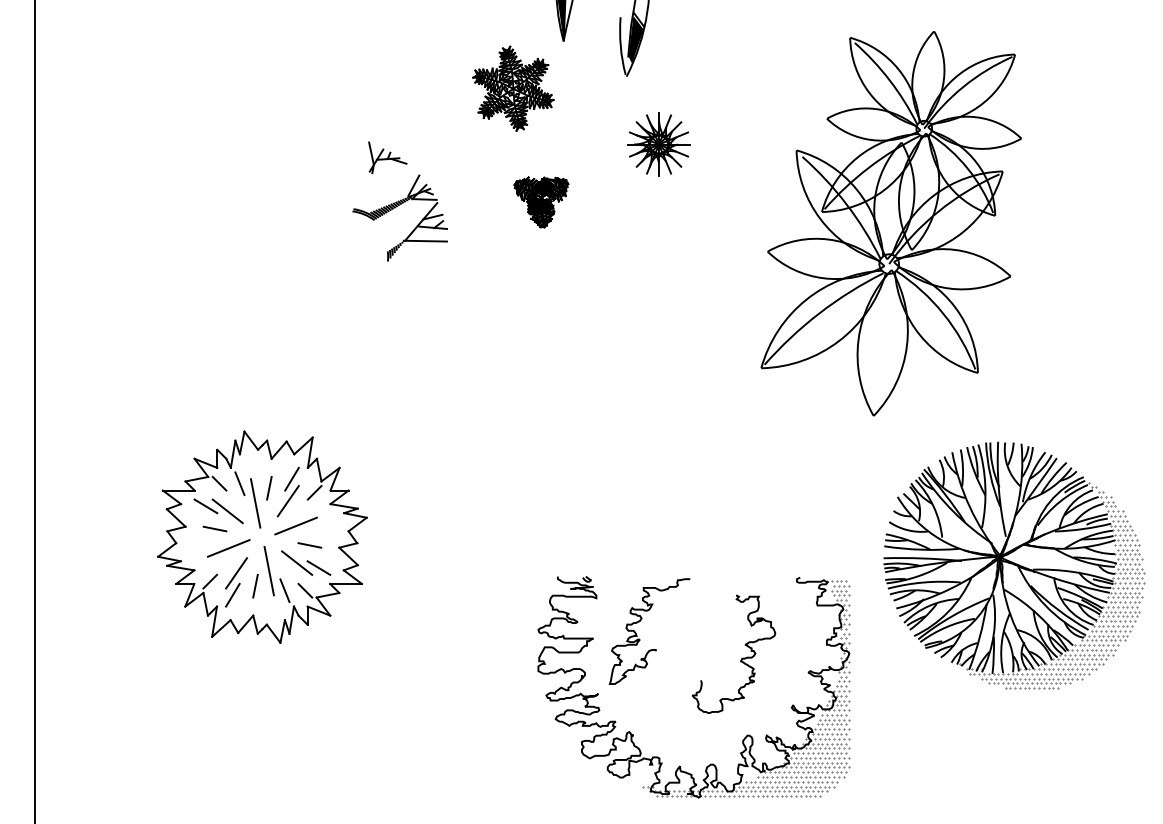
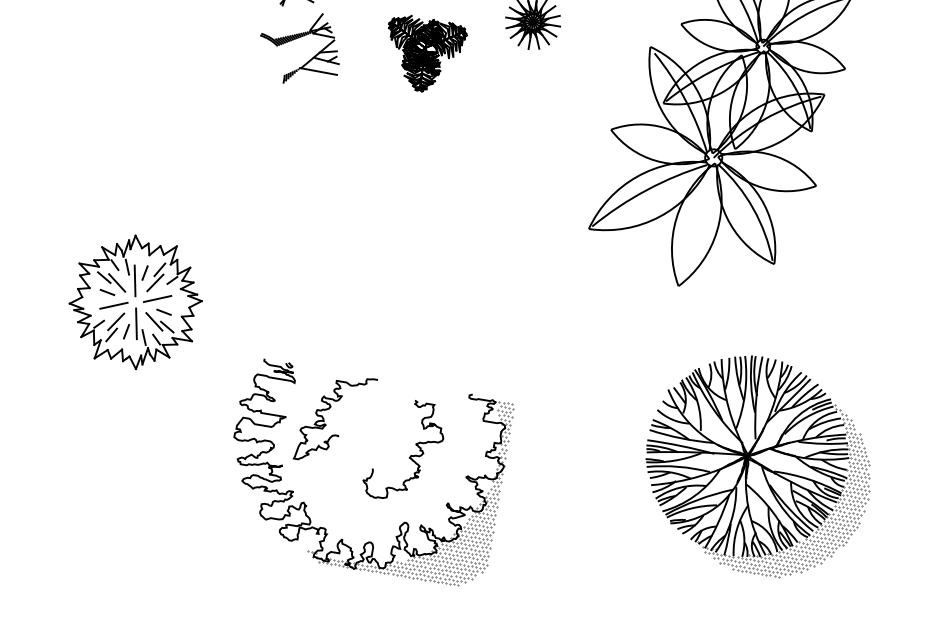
part: (541, 202) -> (423, 54), size x1.67
part: (261, 536) -> (135, 301), size x0.71
part: (1014, 565) -> (758, 465), moved
part: (693, 687) -> (365, 473), moved

